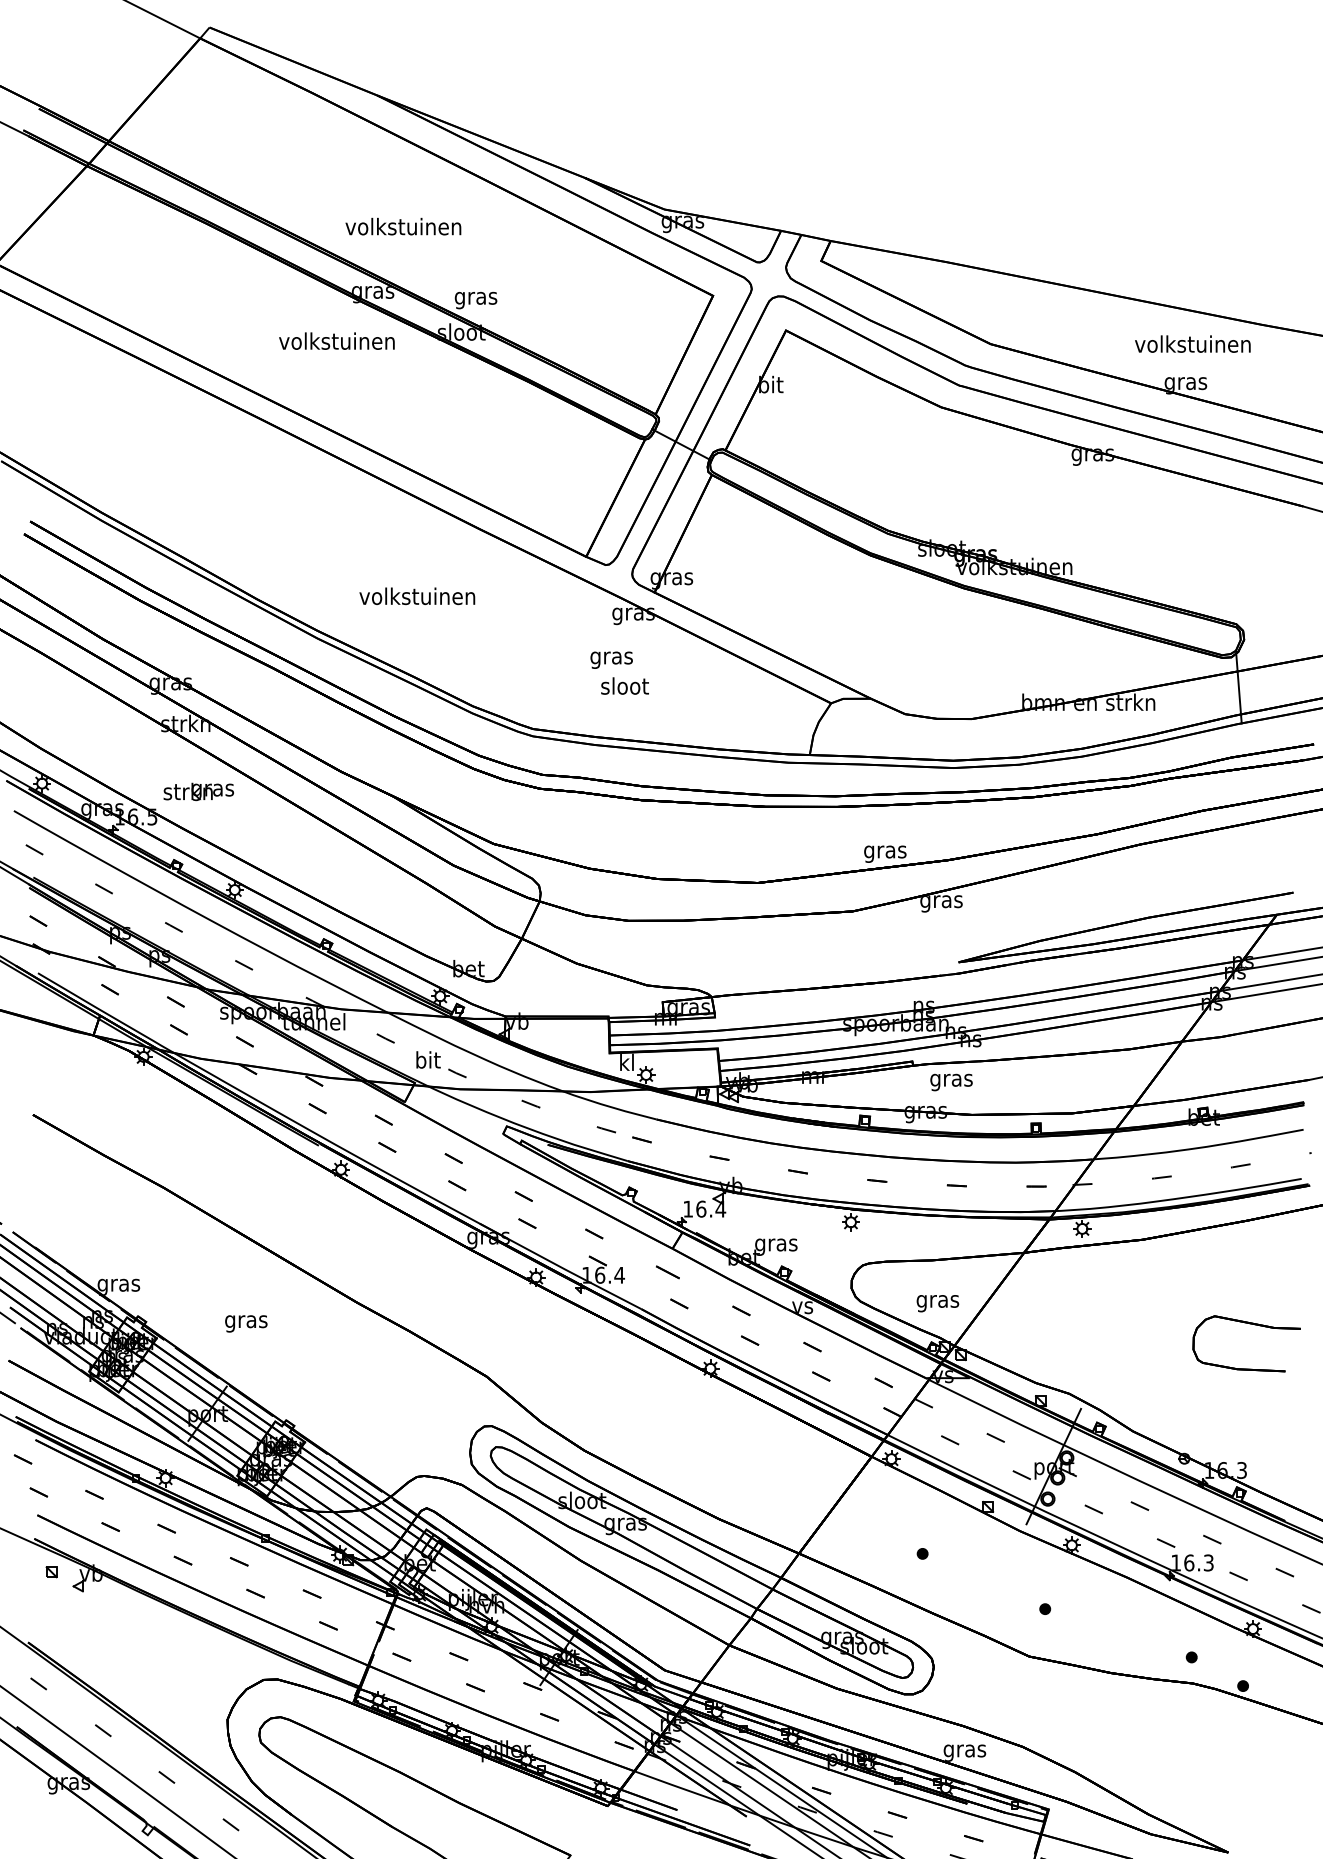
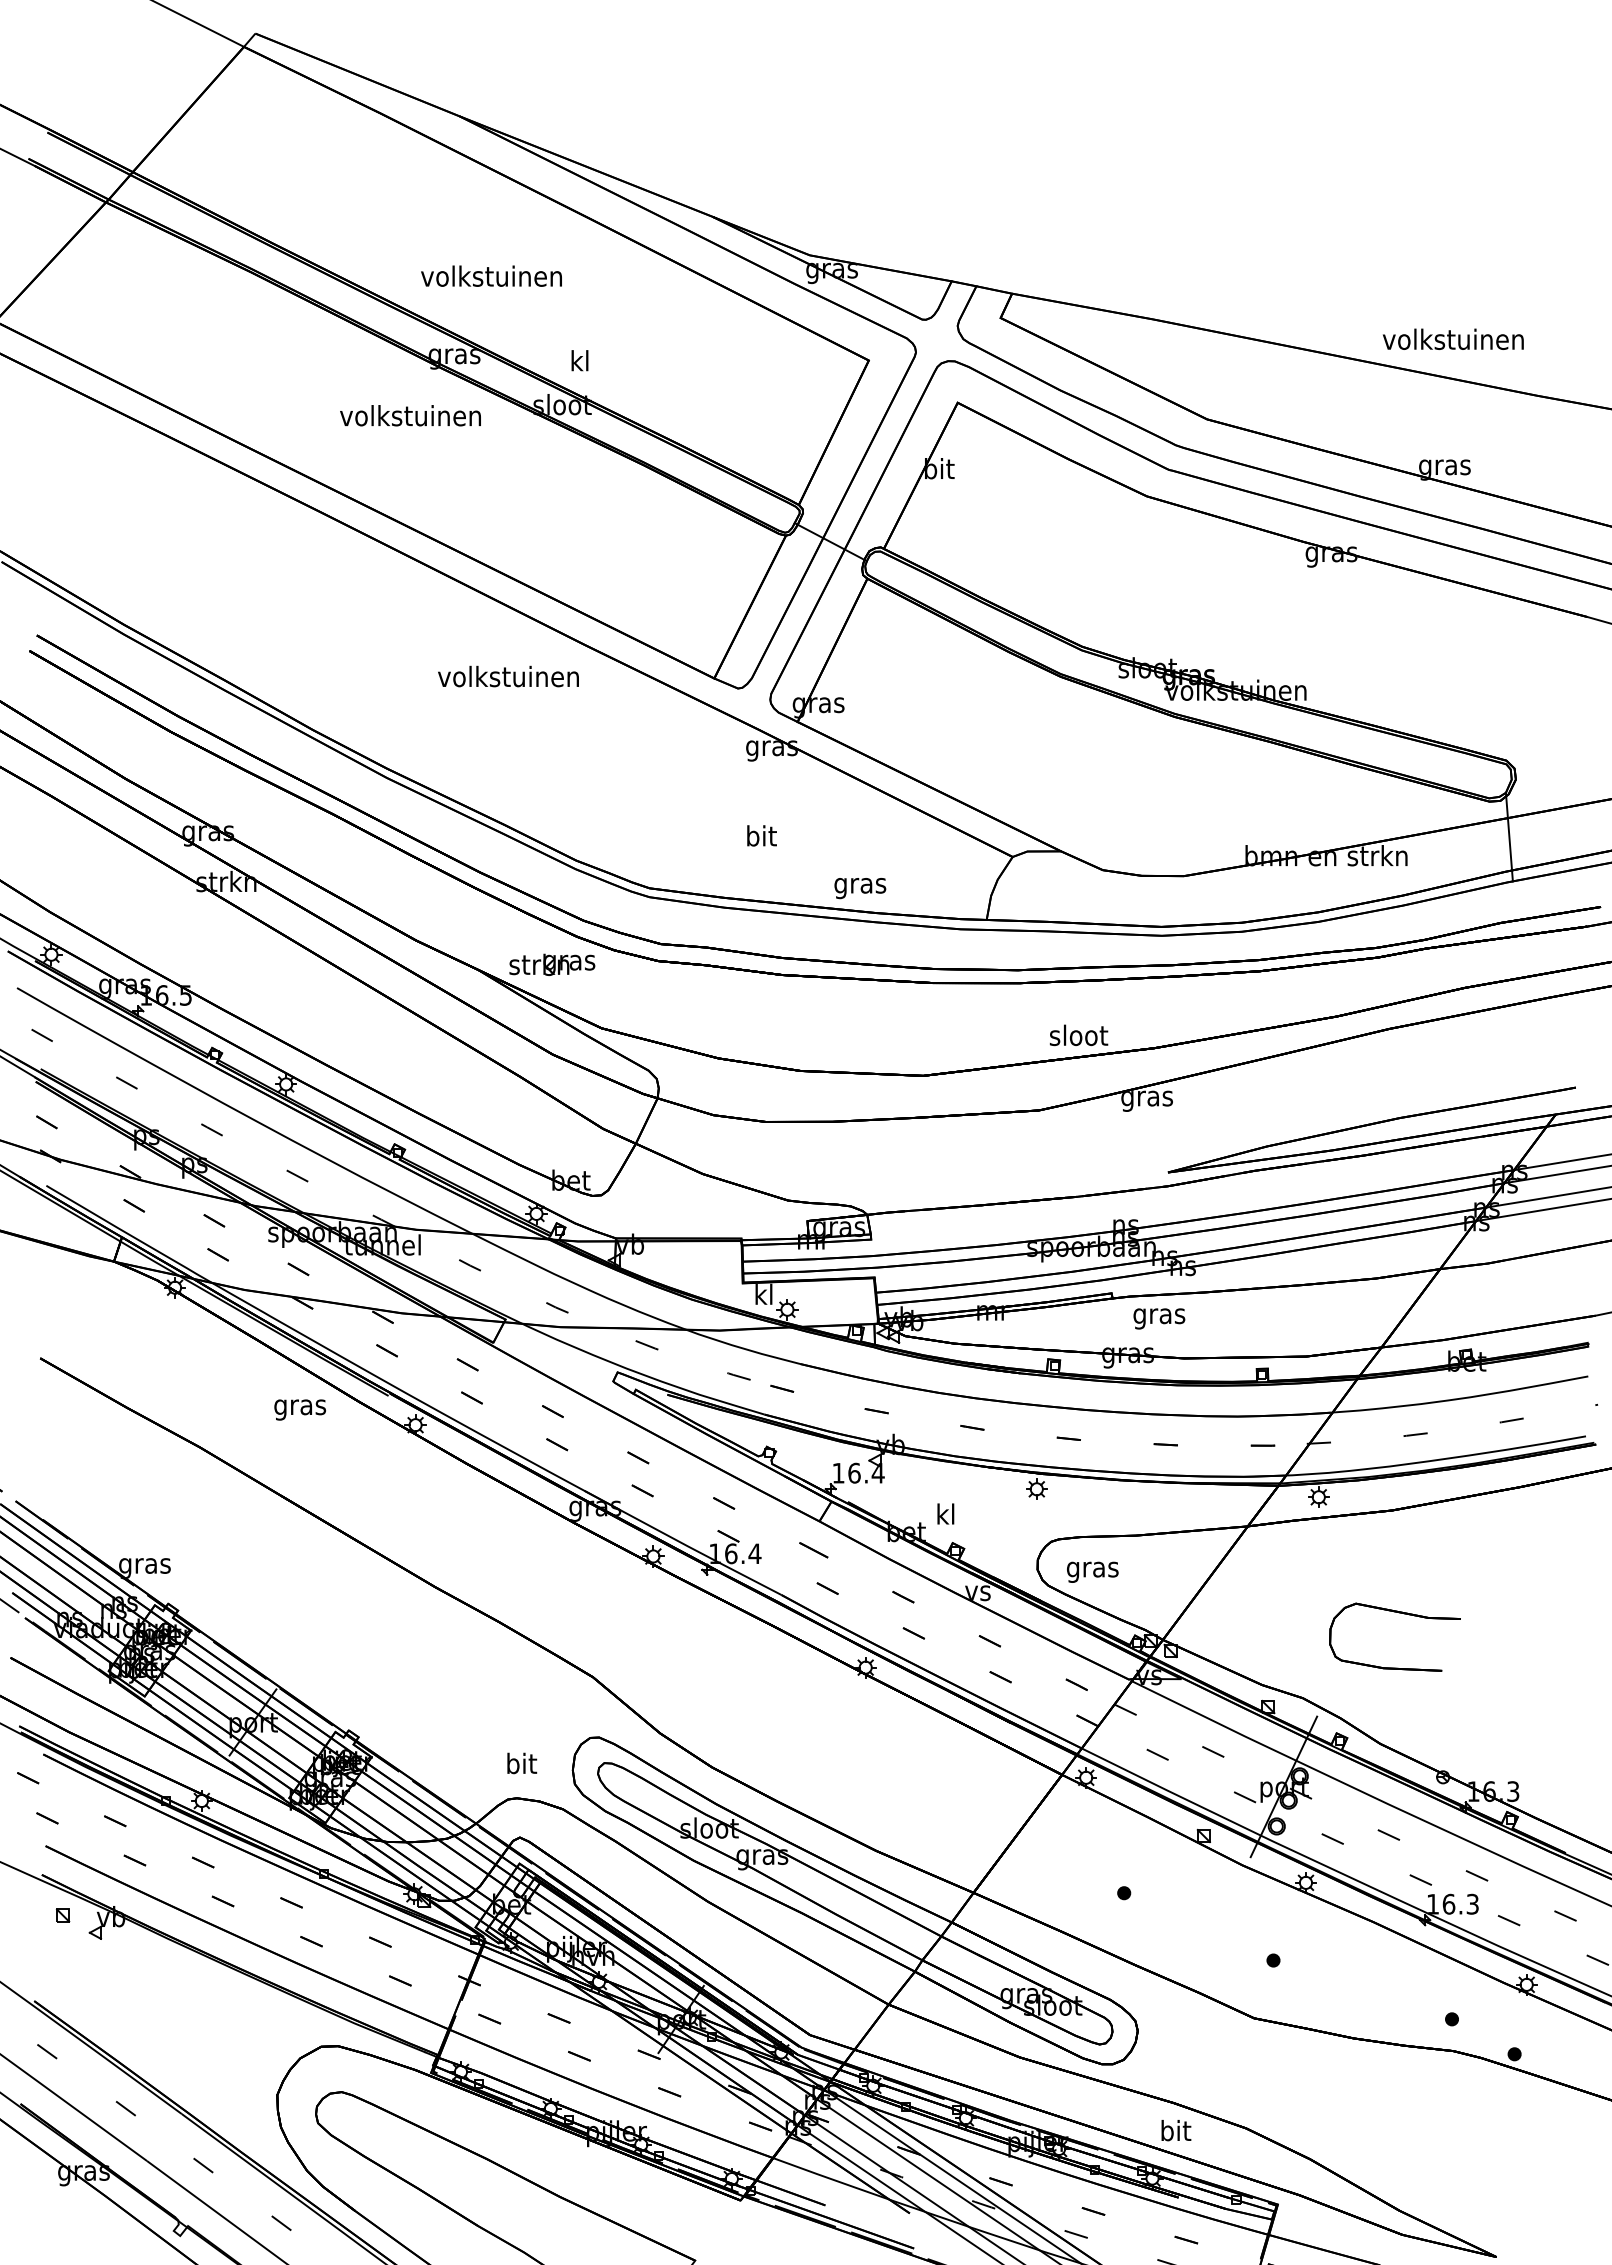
text: (475, 298) -> (579, 363), gras -> kl
text: (1192, 343) -> (1452, 338), moved
text: (417, 596) -> (508, 676), moved
text: (611, 660) -> (860, 888), moved
text: (624, 685) -> (761, 835), sloot -> bit
text: (198, 791) -> (552, 964), moved
text: (885, 851) -> (1078, 1037), gras -> sloot
text: (428, 1060) -> (522, 1763), moved
text: (776, 1244) -> (945, 1516), gras -> kl
text: (937, 1302) -> (1092, 1571), moved
text: (245, 1323) -> (299, 1409), moved
part: (1250, 1324) -> (1399, 1613), moved
text: (964, 1750) -> (1175, 2132), gras -> bit

